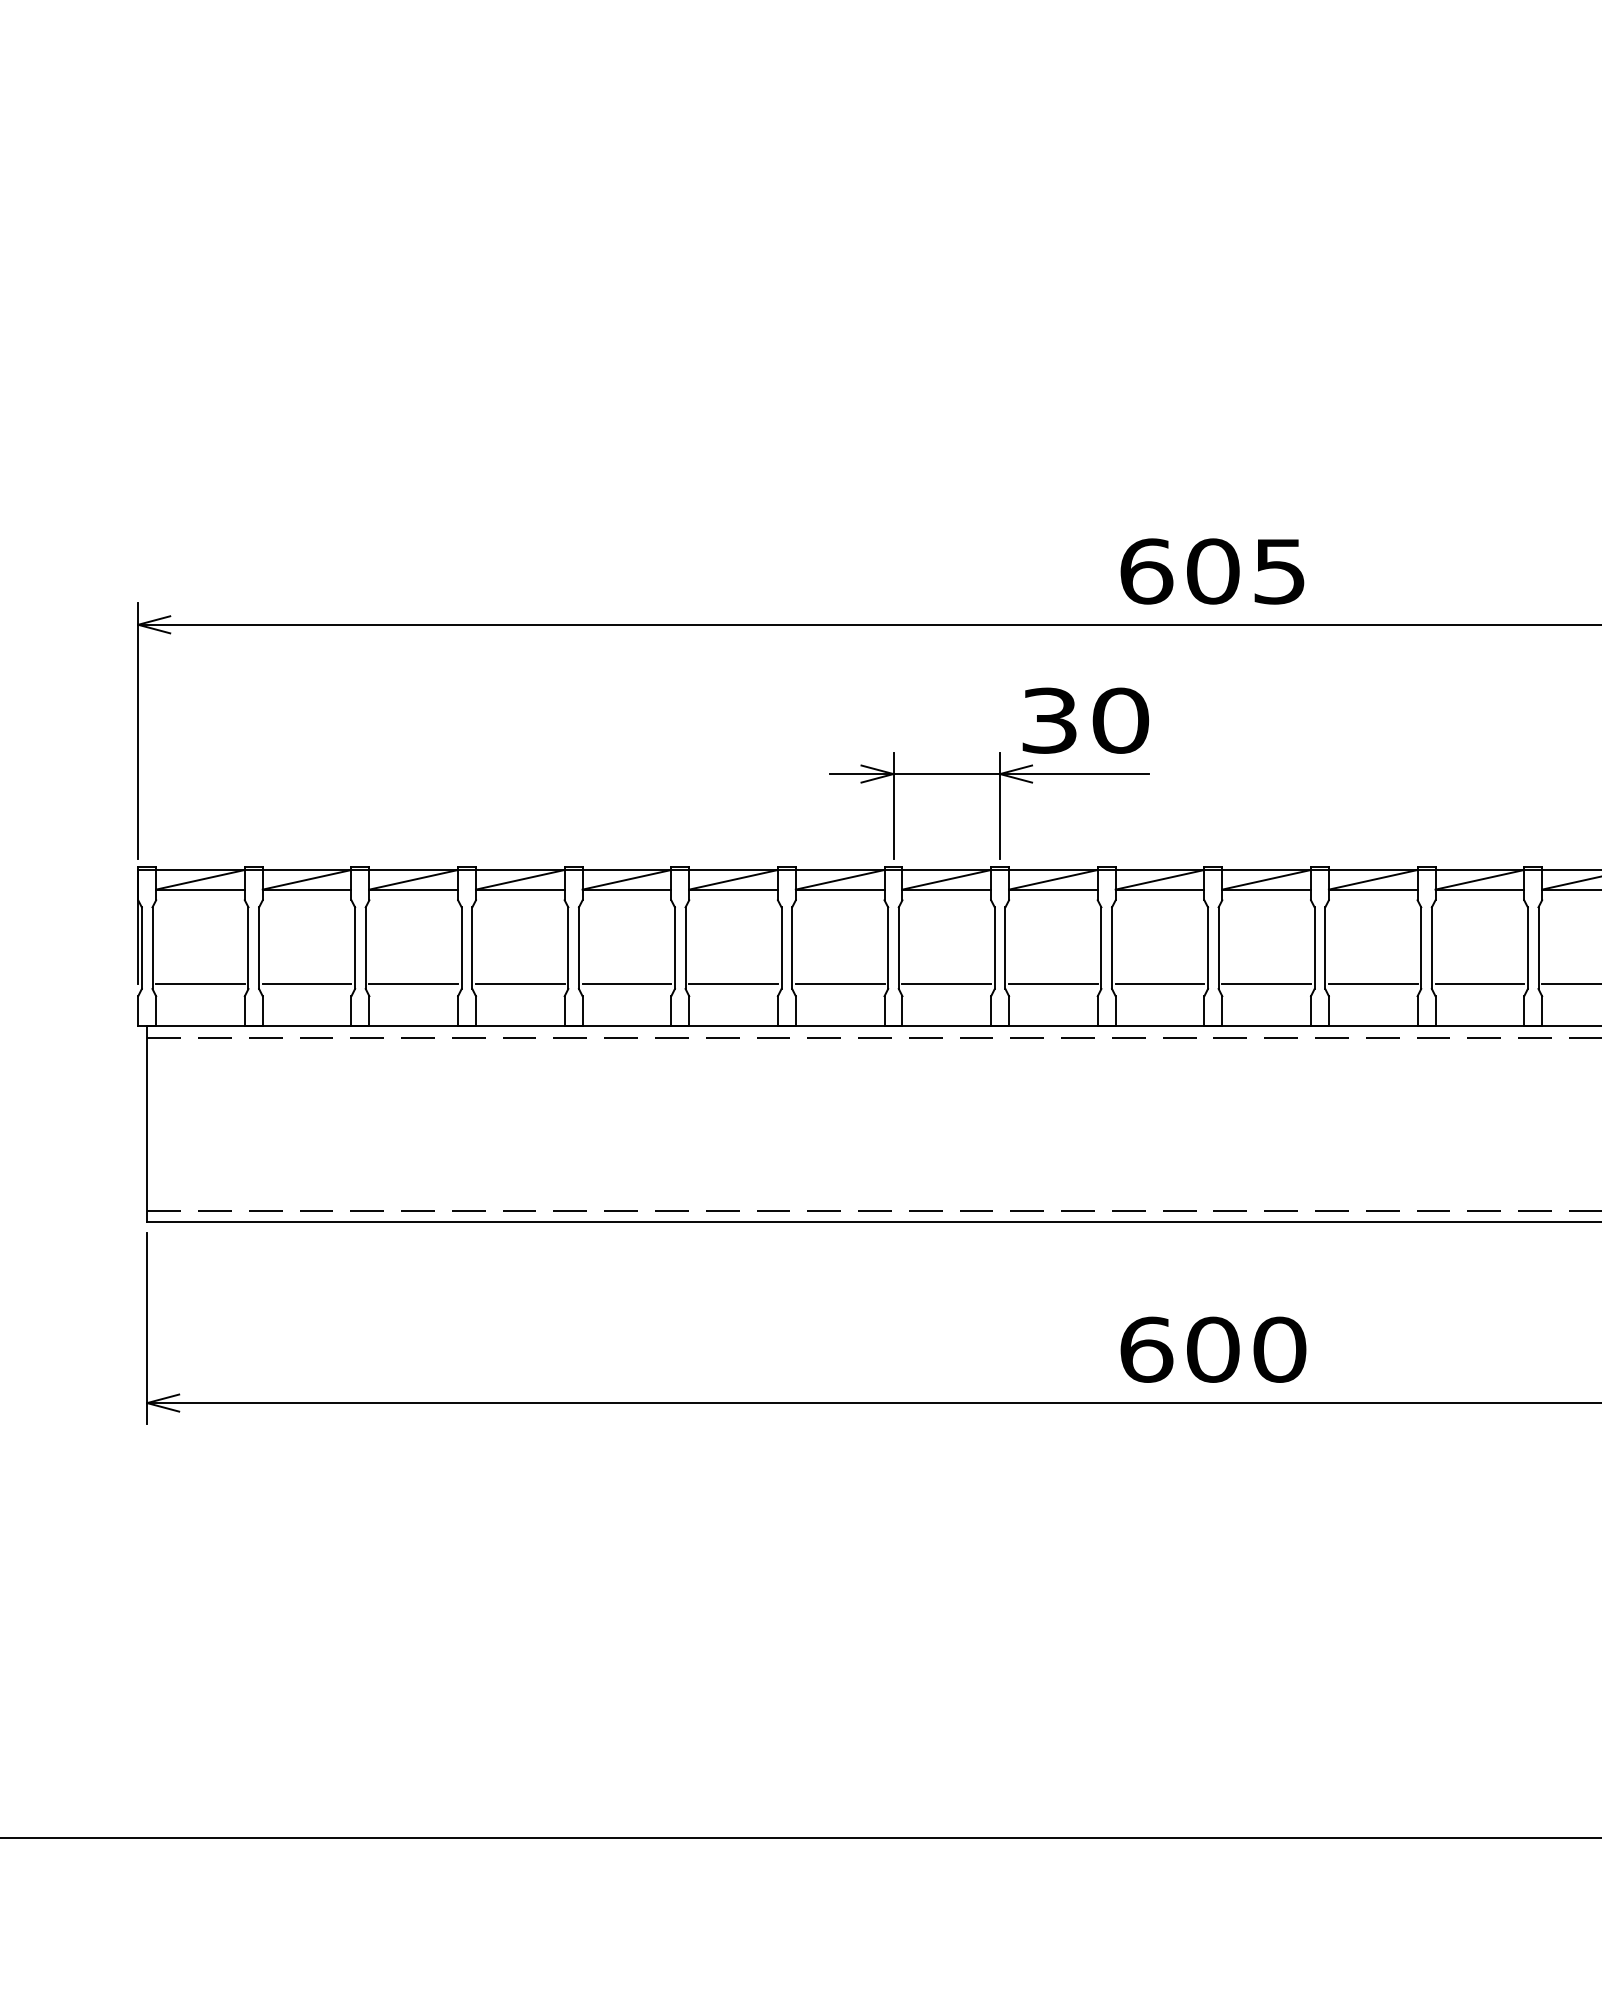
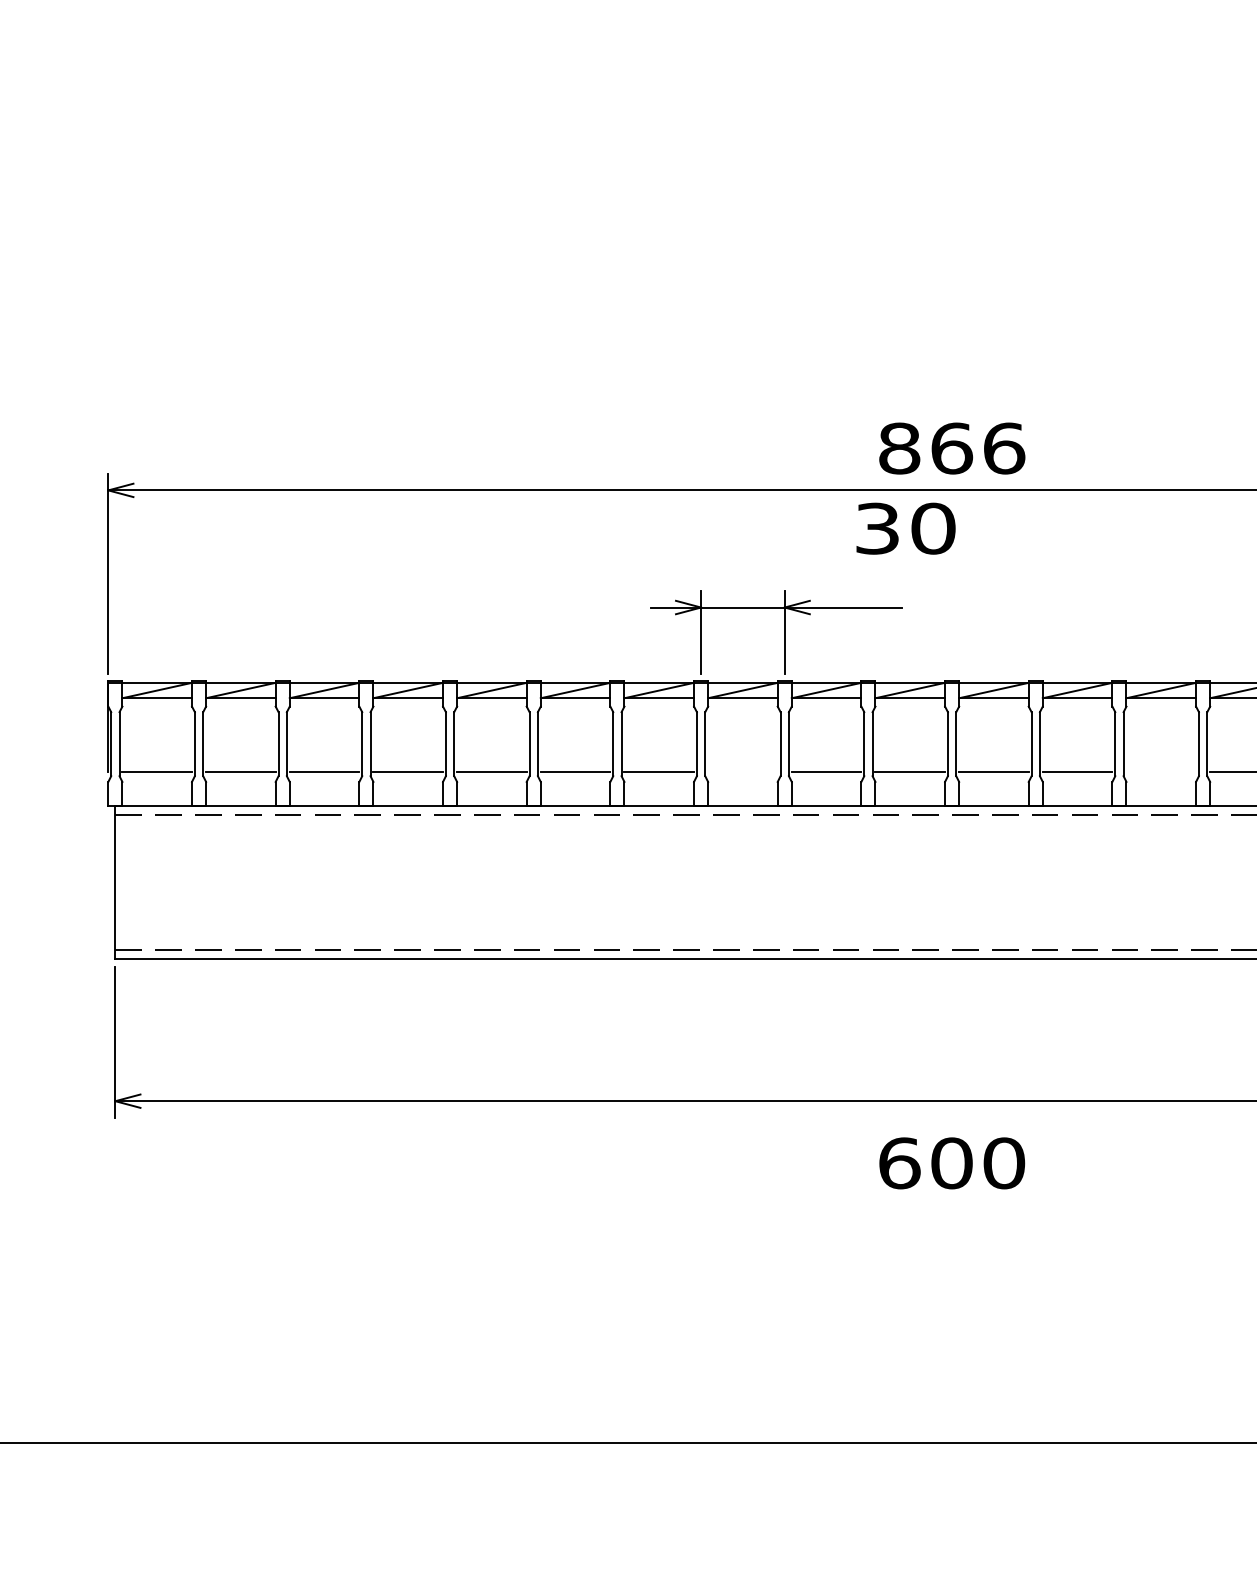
text: (1213, 571) -> (952, 448), 605 -> 866
text: (1085, 720) -> (905, 528), moved
line: (946, 984) -> (742, 772), removed
line: (1480, 984) -> (1161, 772), removed
text: (1213, 1349) -> (952, 1163), moved

